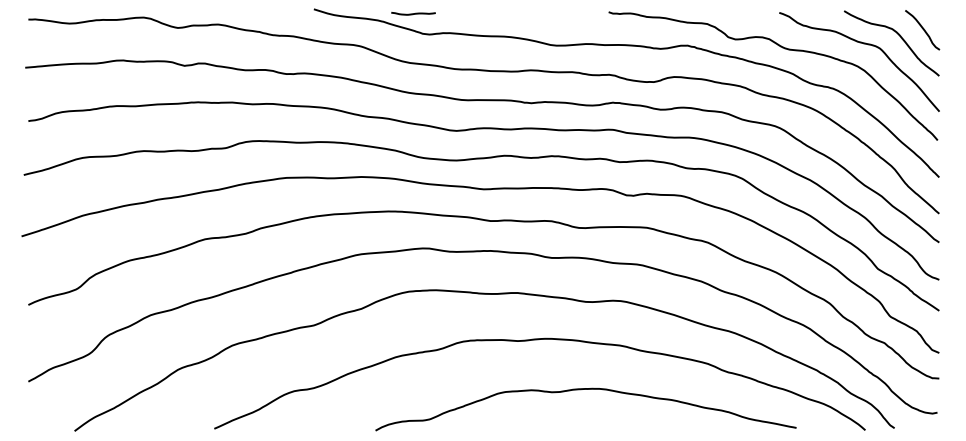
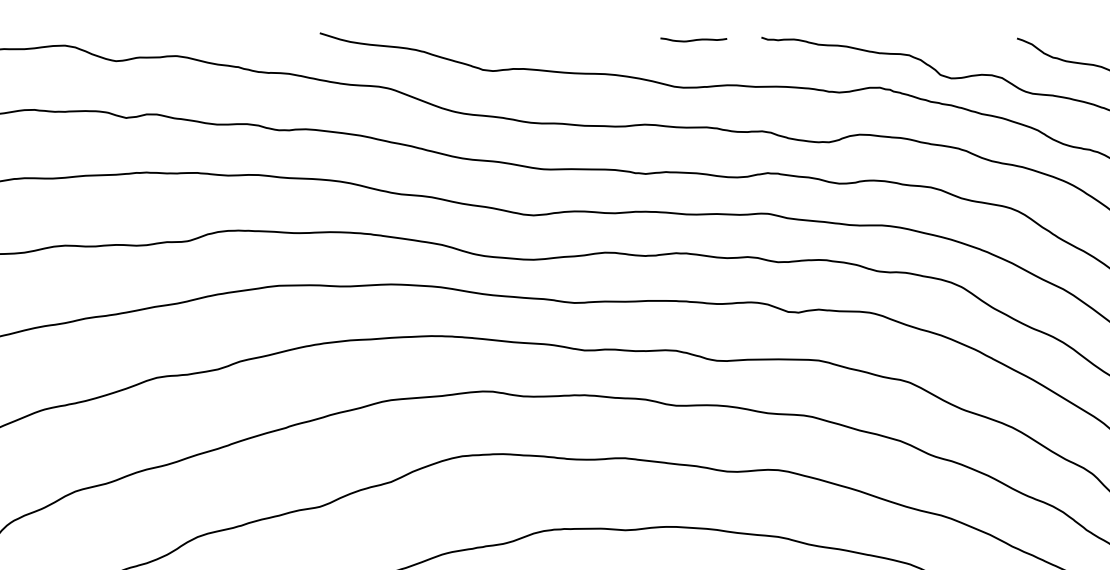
line: (413, 13) -> (693, 39), moved

